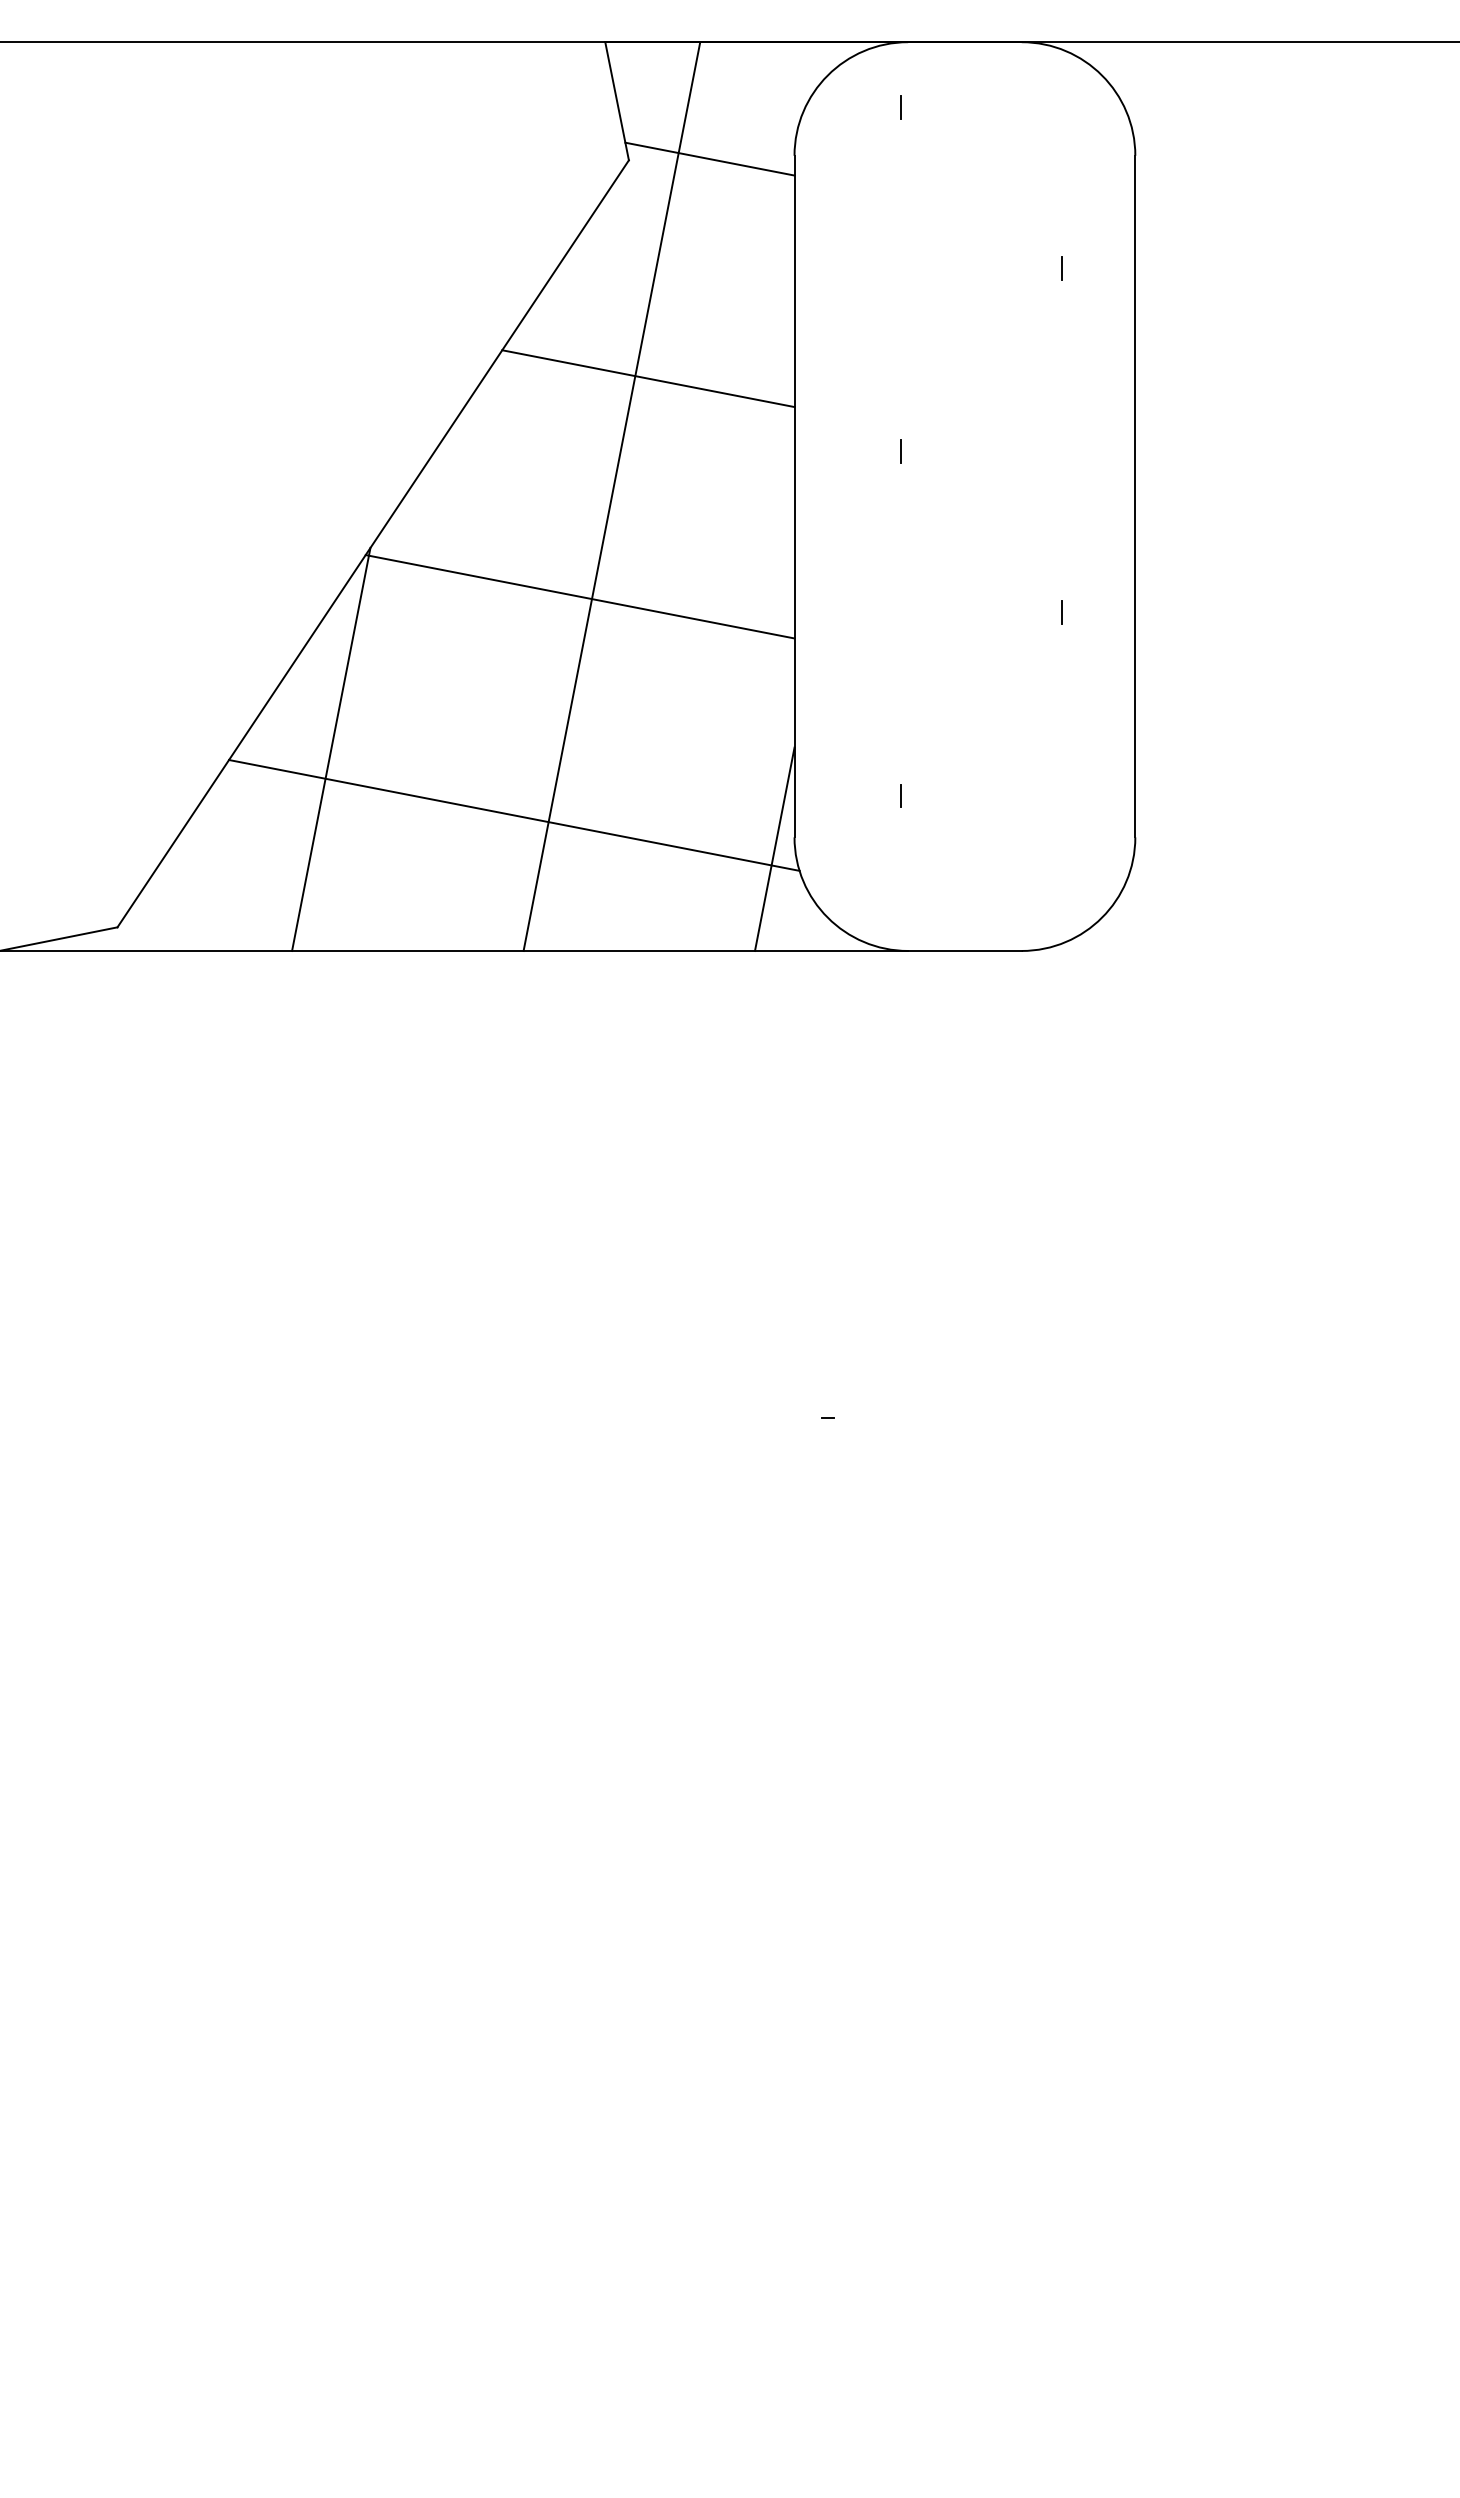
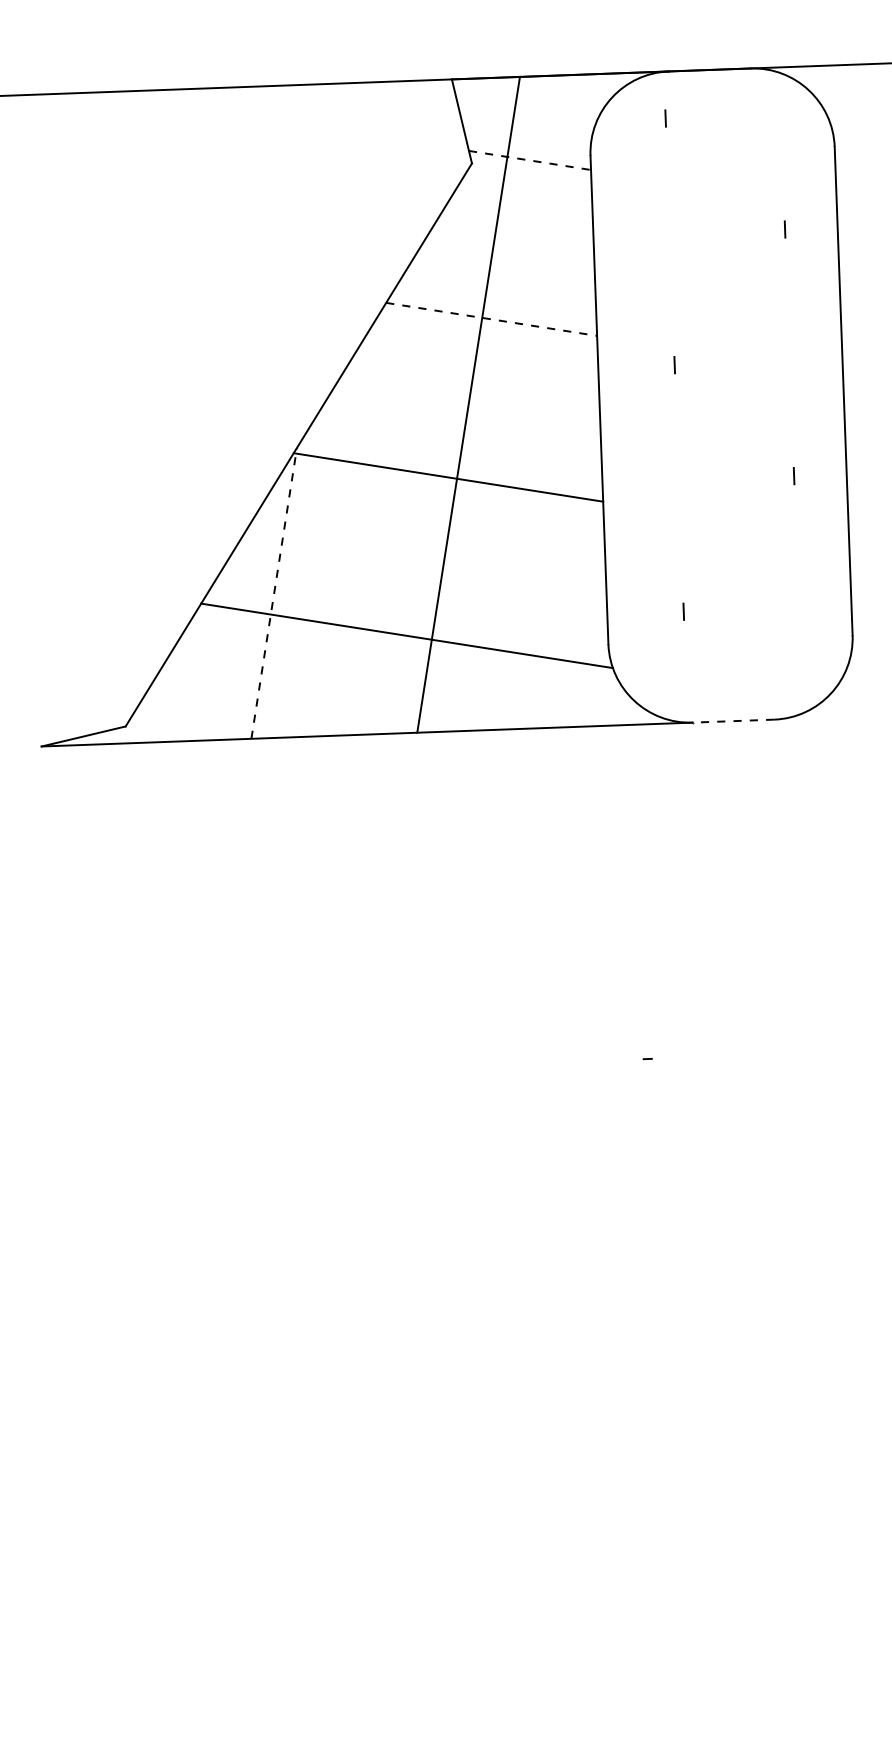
line: (710, 159) -> (530, 160), solid -> dashed
line: (648, 378) -> (491, 319), solid -> dashed
line: (331, 748) -> (274, 592), solid -> dashed
line: (774, 848) -> (594, 652), removed
line: (964, 950) -> (733, 720), solid -> dashed

